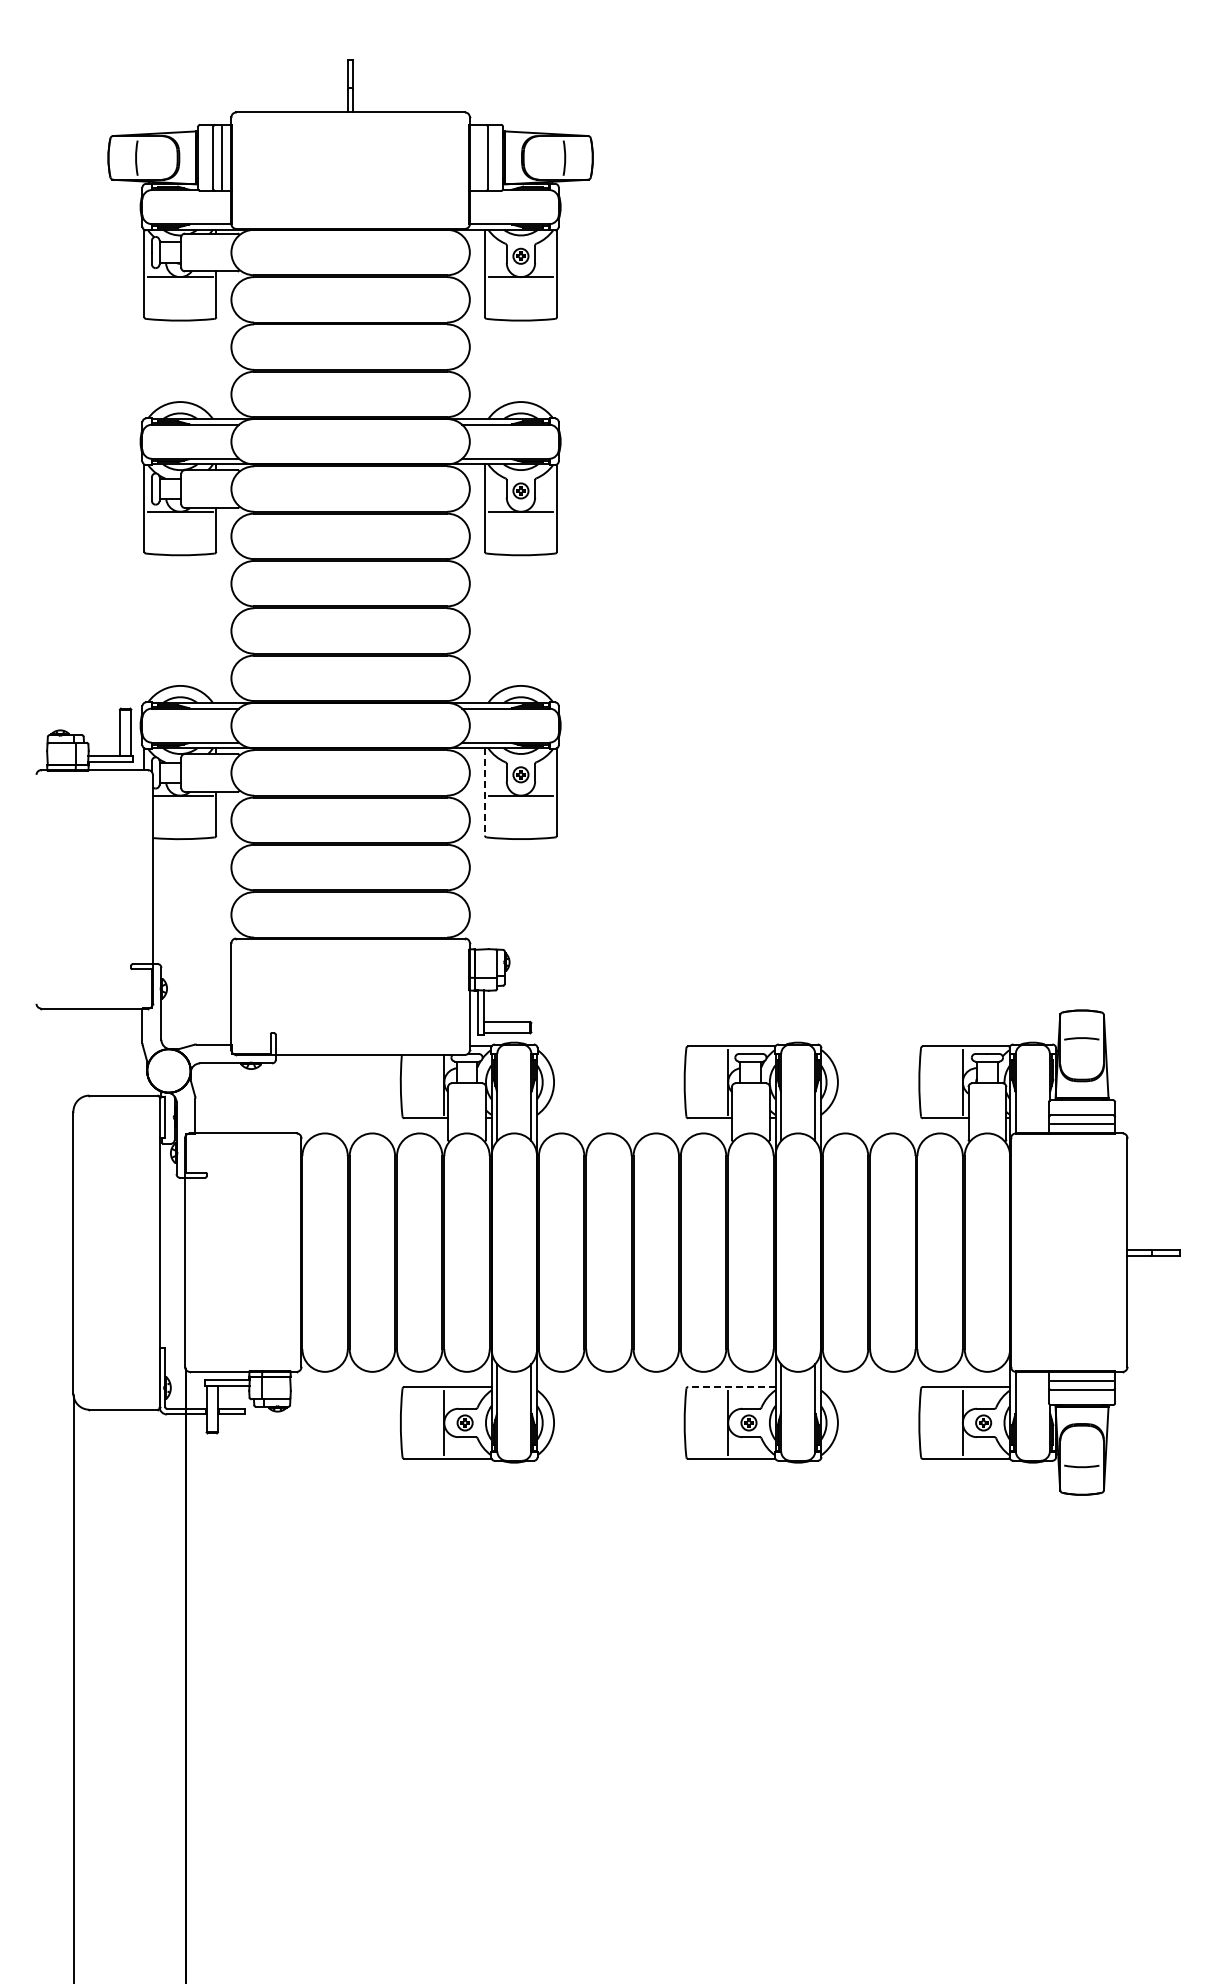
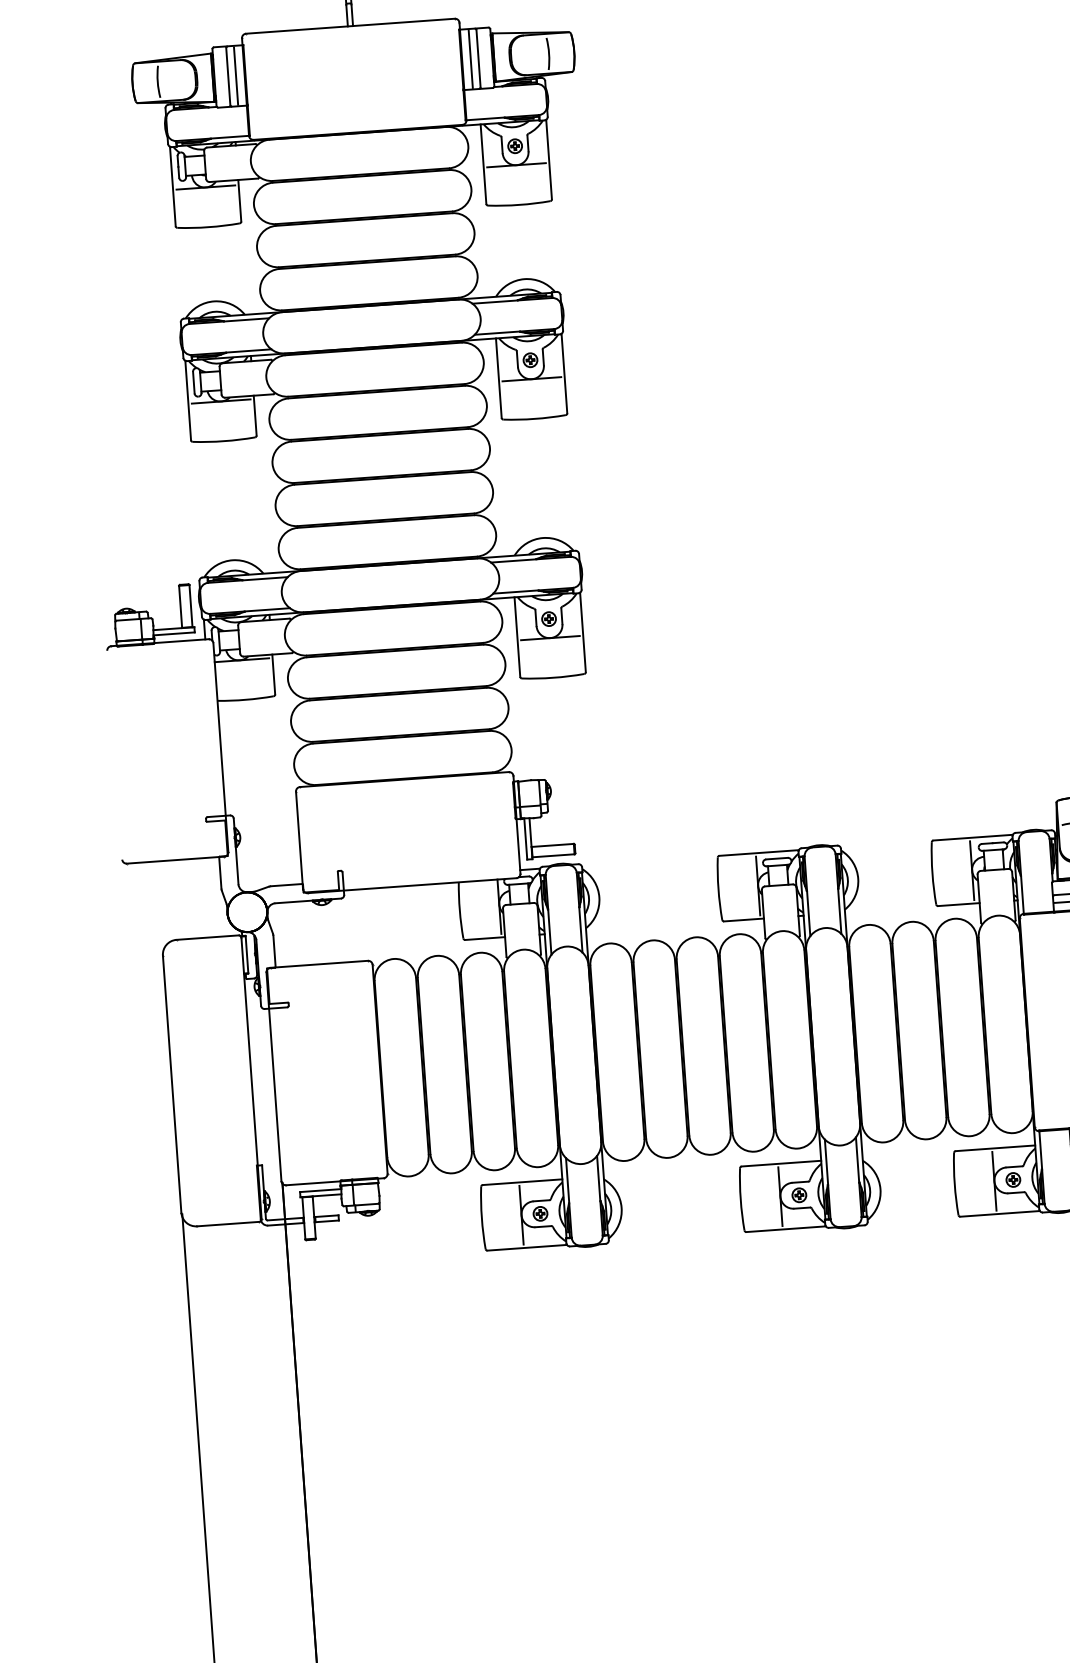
line: (479, 157) -> (470, 58), added
line: (485, 791) -> (517, 636), dashed -> solid
line: (731, 1387) -> (781, 1164), dashed -> solid

